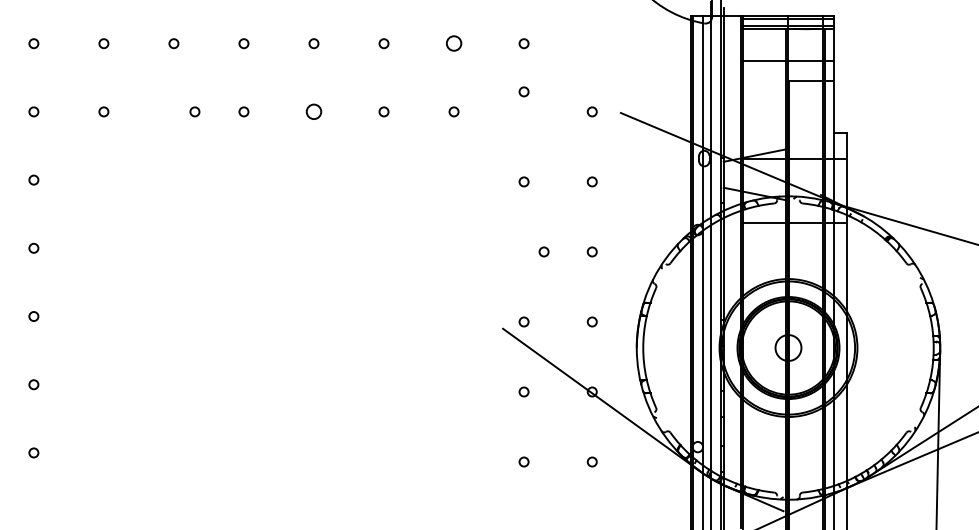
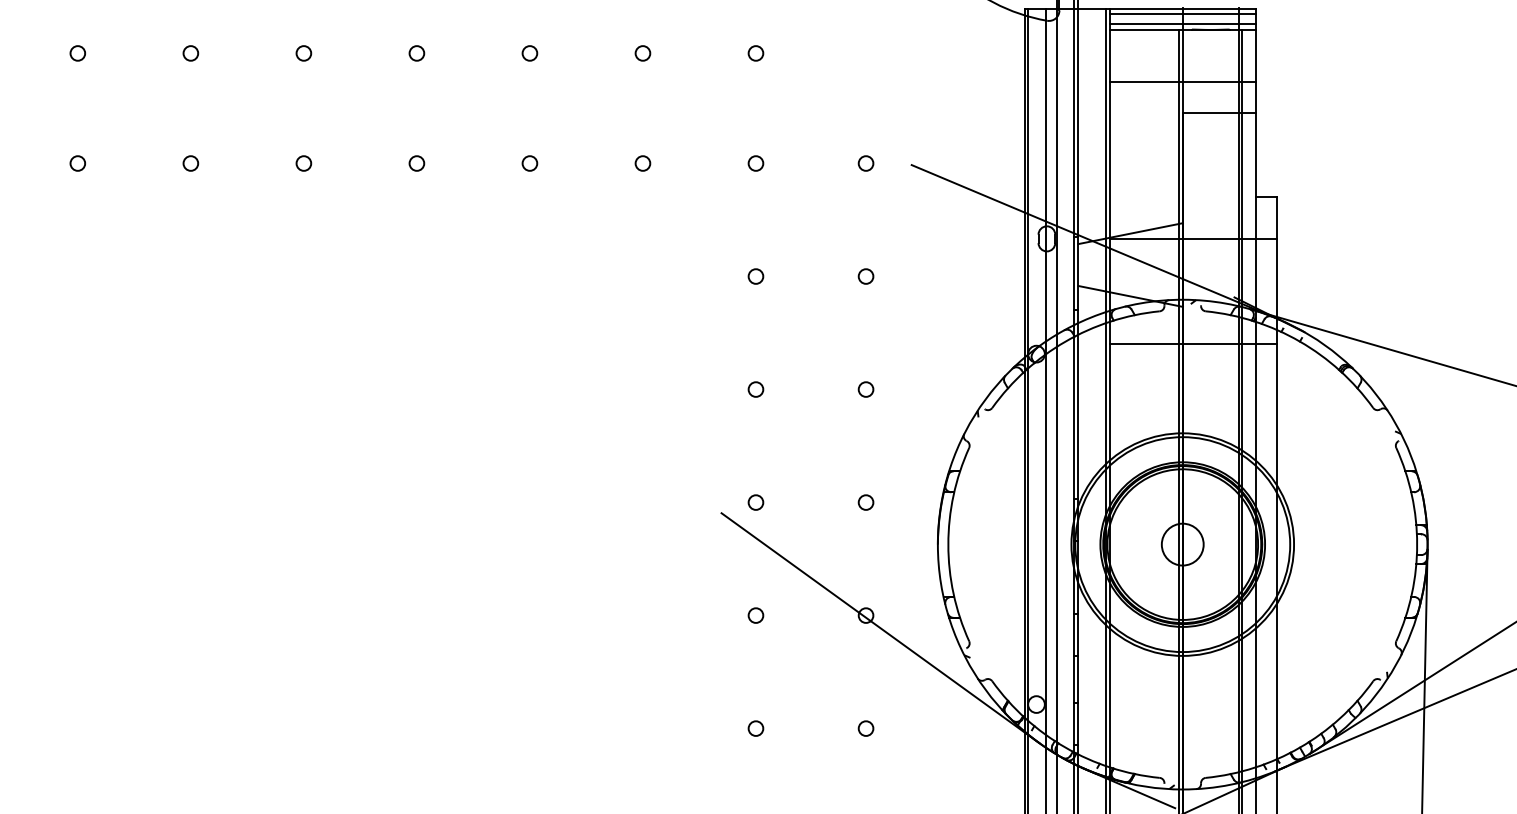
circle: (453, 43) -> (642, 53), size x0.62
circle: (523, 91) -> (755, 162), moved
circle: (194, 111) -> (190, 162), moved
circle: (313, 111) -> (416, 162), size x0.62
circle: (543, 251) -> (755, 388), moved

